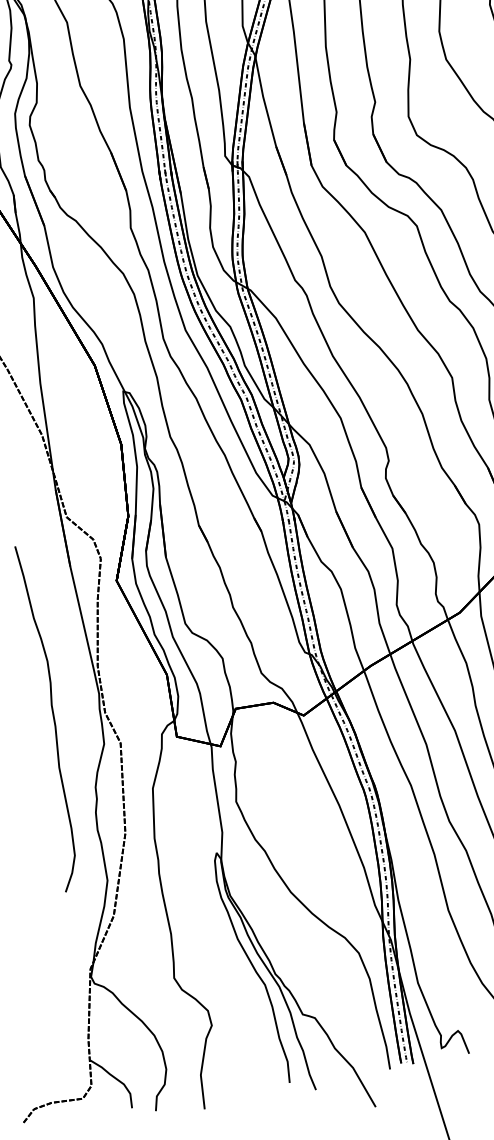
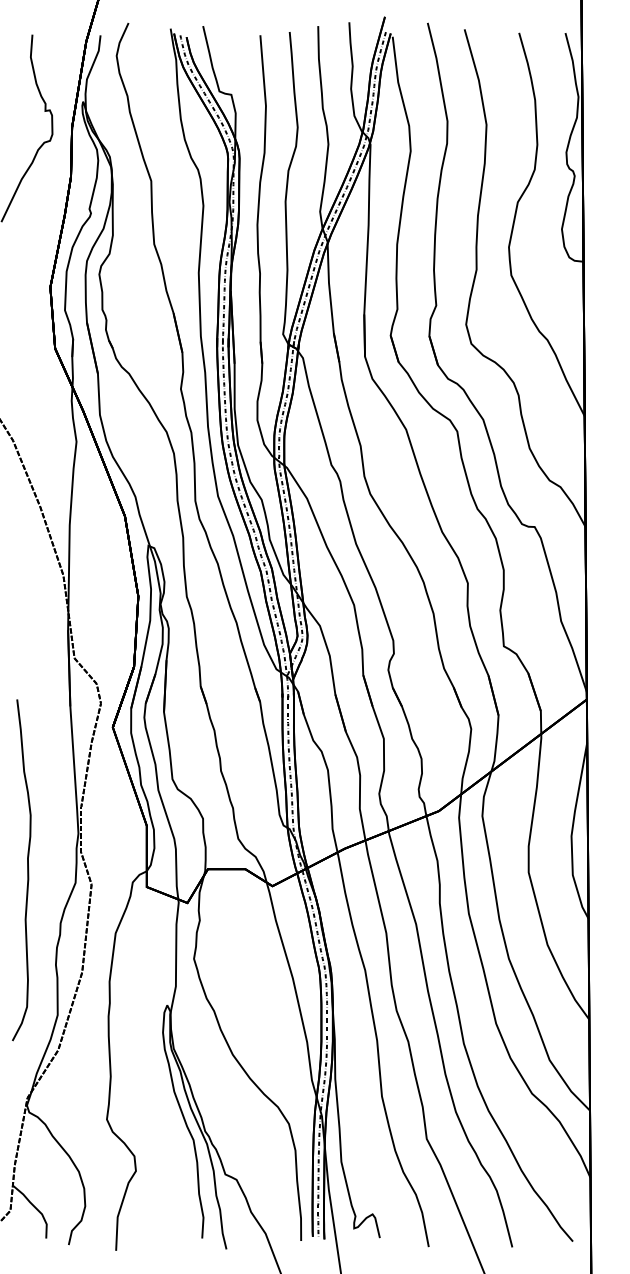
curve: (53, 717) -> (27, 870), moved

